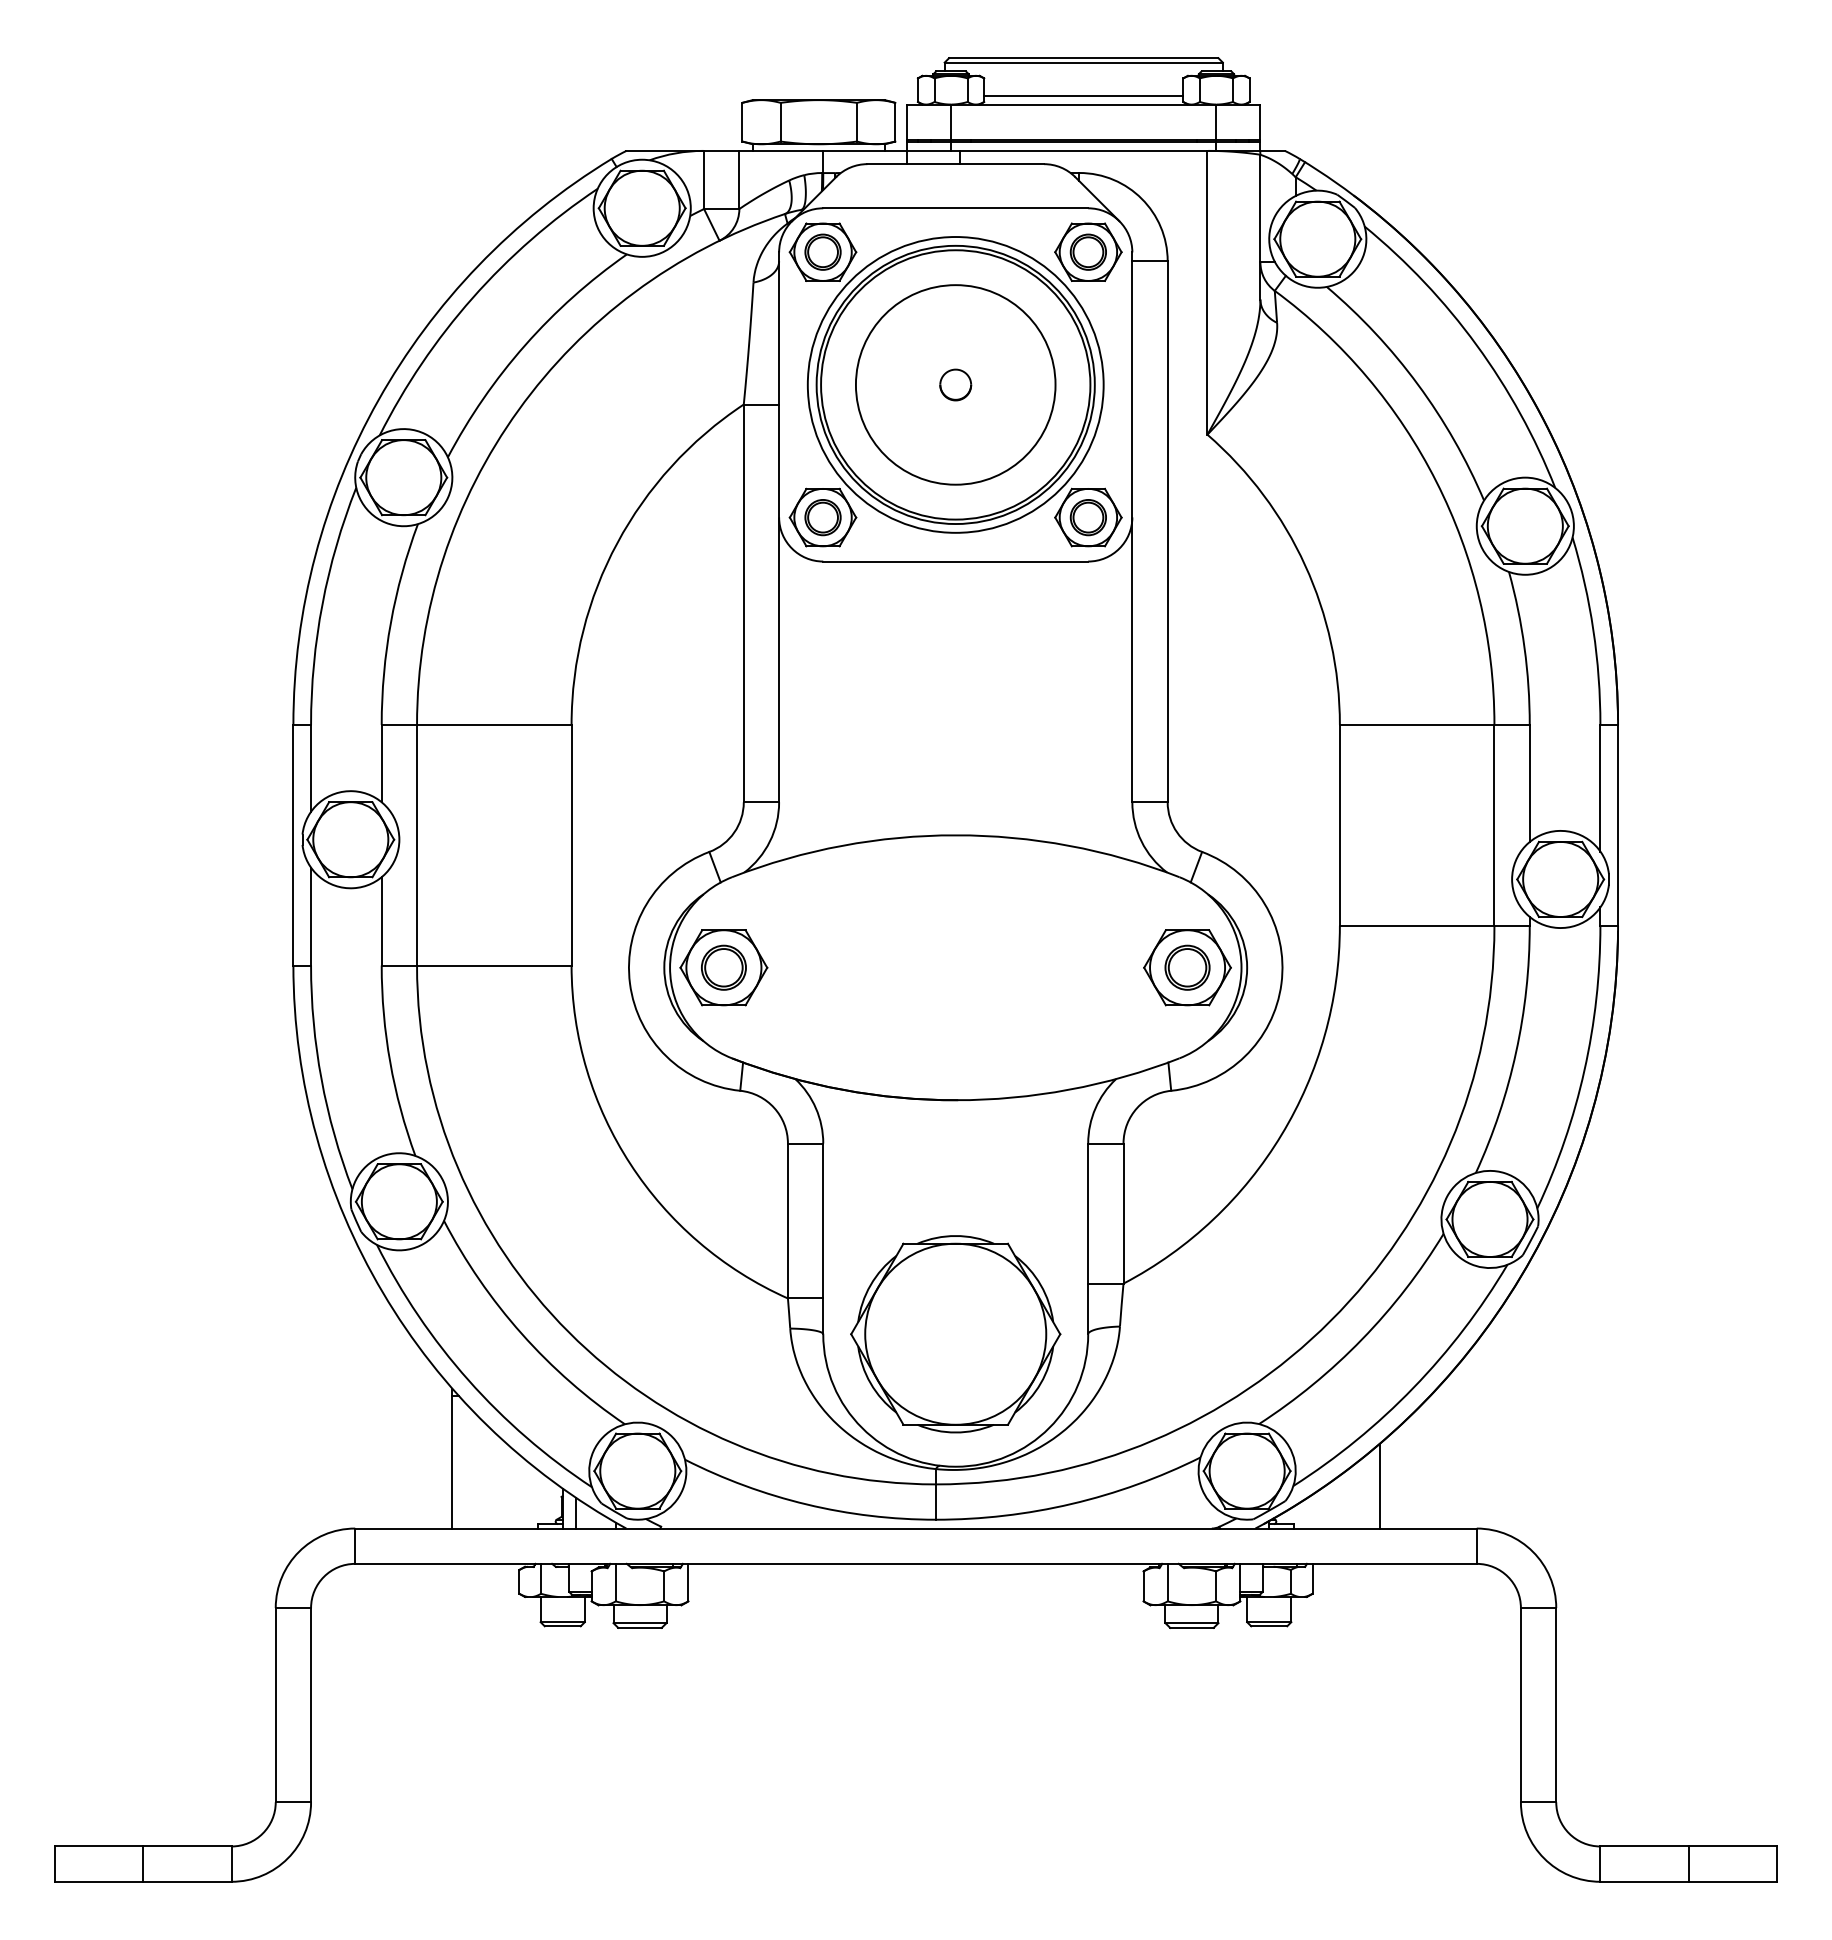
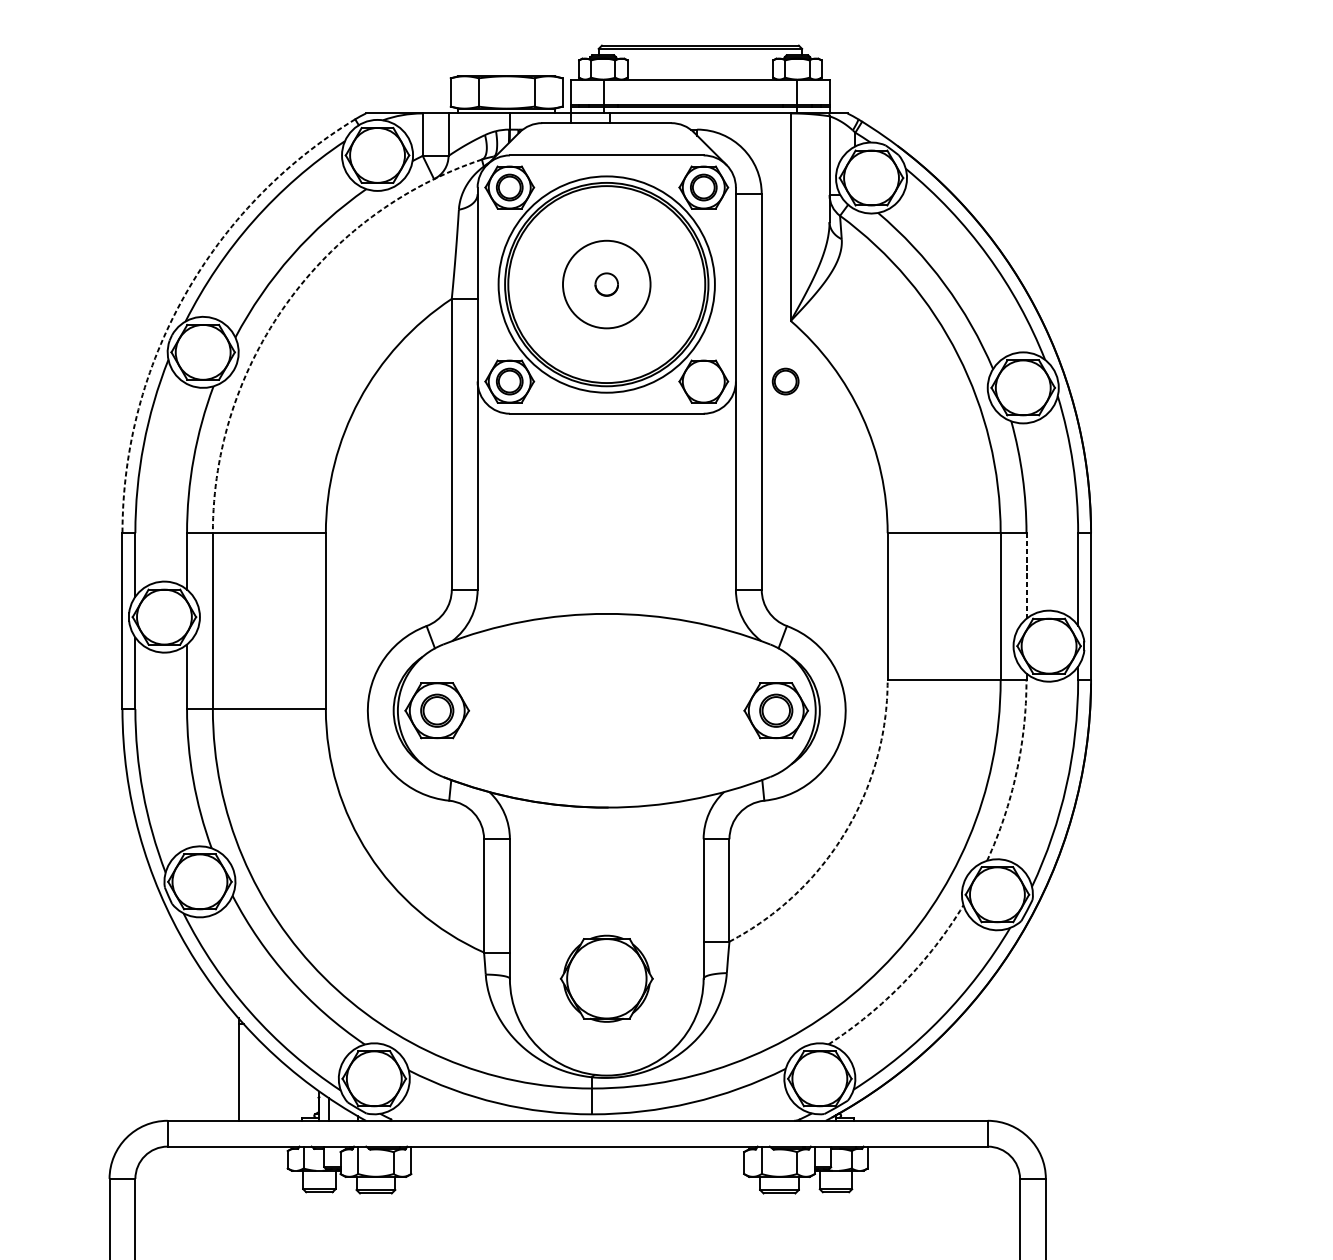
line: (1083, 95) -> (700, 72), removed
circle: (955, 384) -> (606, 284), size x0.6
arc: (378, 400) -> (184, 295), solid -> dashed
arc: (518, 410) -> (287, 303), solid -> dashed
part: (1087, 517) -> (785, 381), moved
line: (1529, 783) -> (1026, 576), solid -> dashed
arc: (1516, 1052) -> (1016, 772), solid -> dashed
arc: (1281, 1134) -> (844, 832), solid -> dashed
part: (955, 1334) -> (606, 978), size x0.6
arc: (1362, 1339) -> (904, 982), solid -> dashed
line: (1379, 1486) -> (916, 1090), removed

